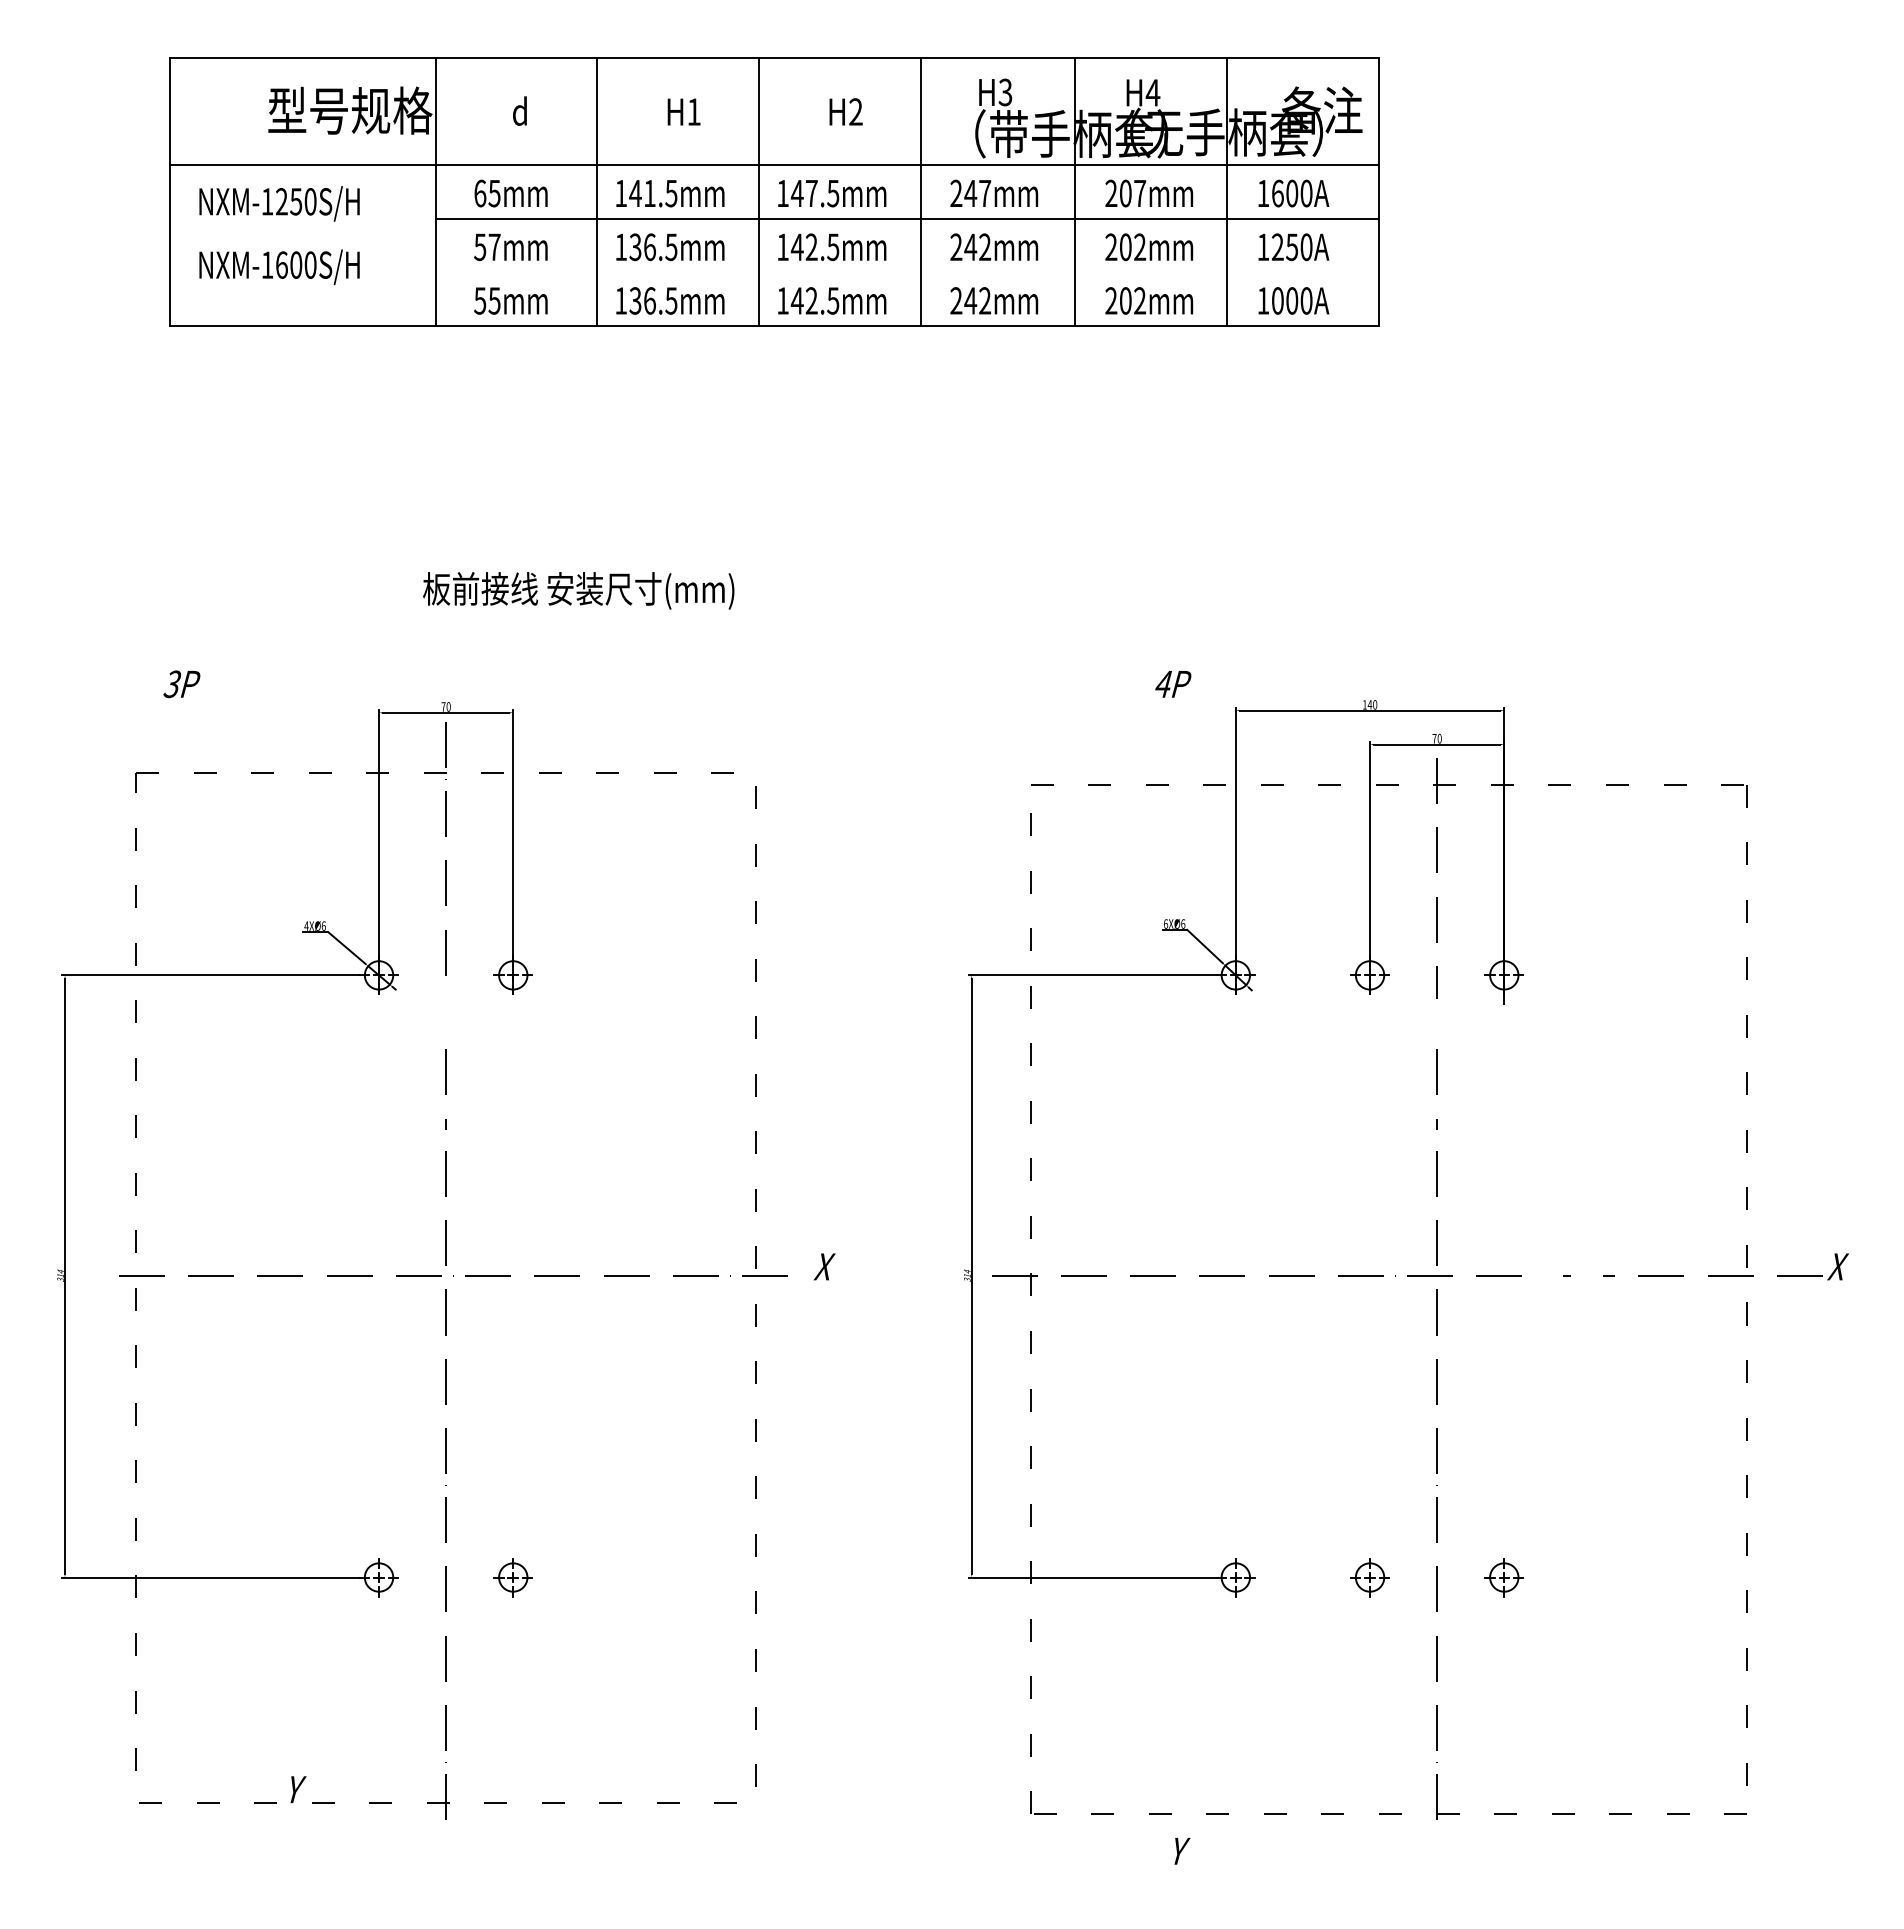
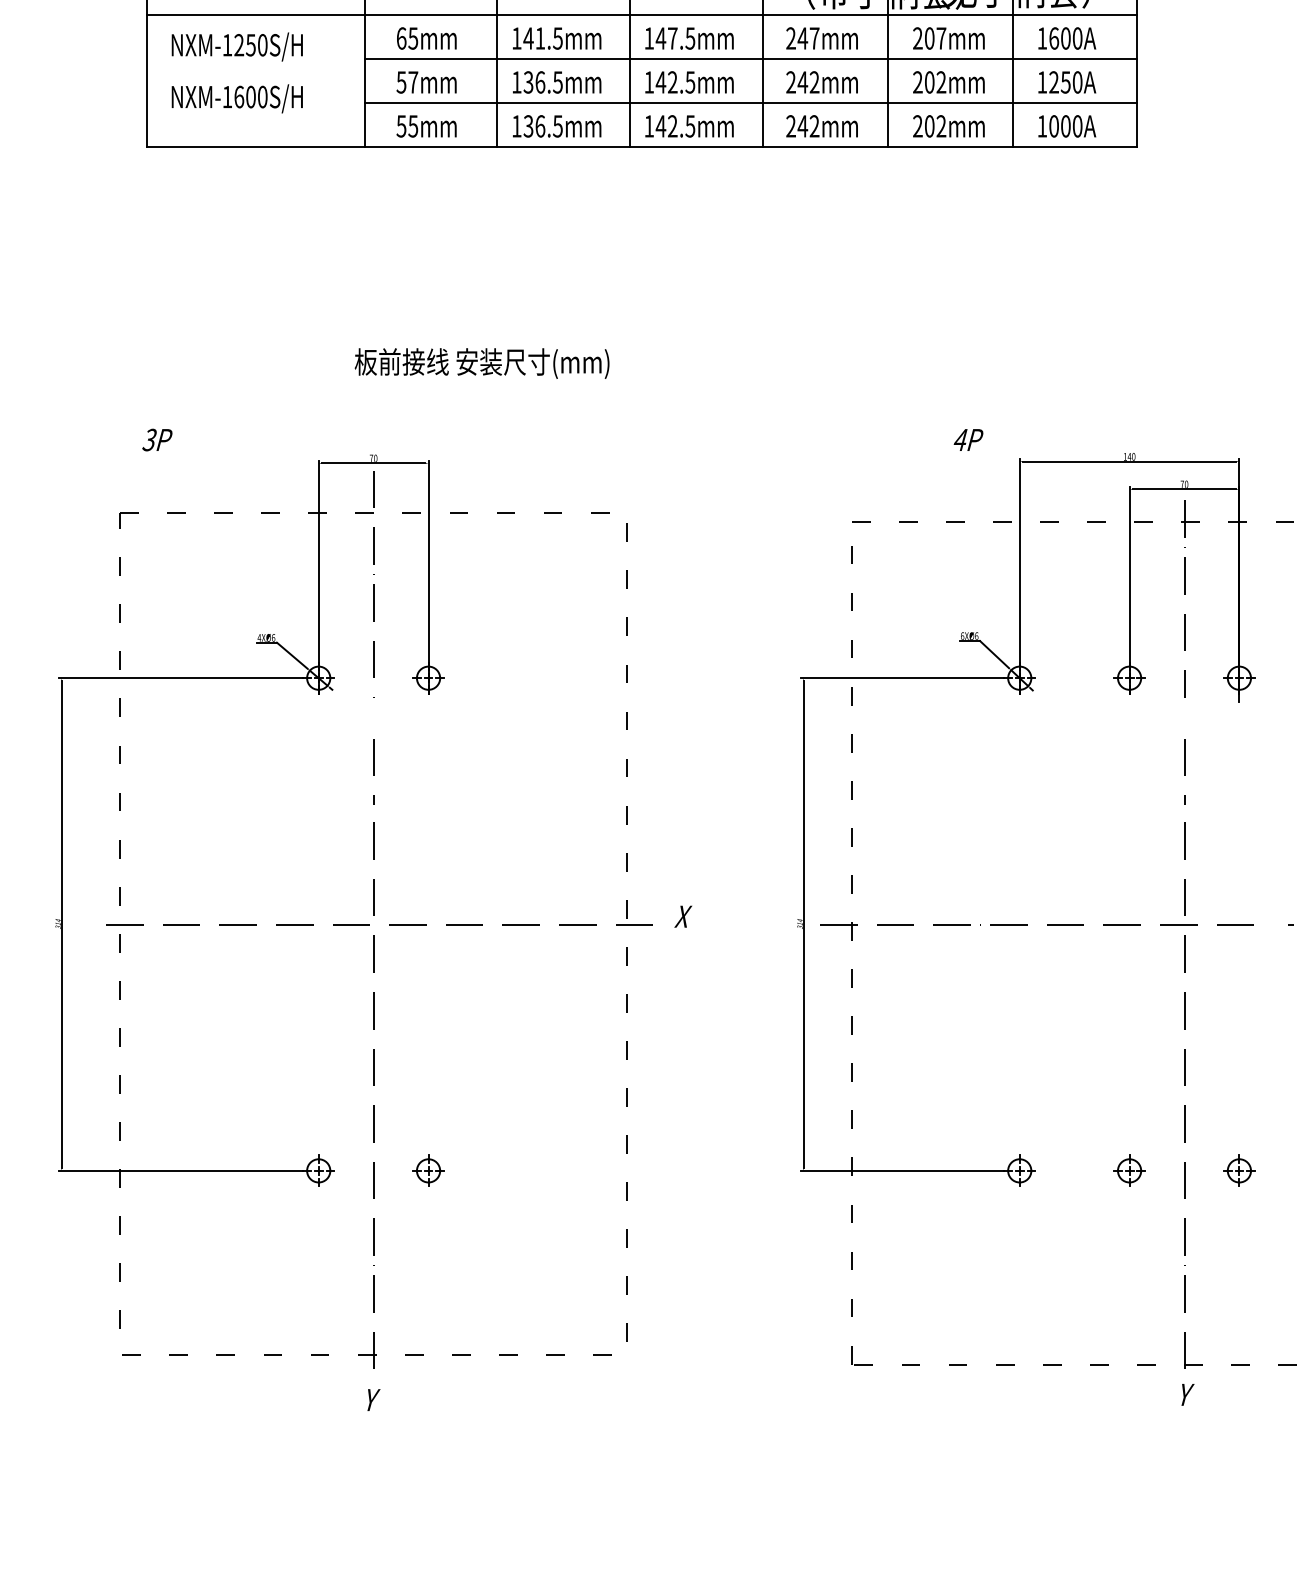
line: (907, 272) -> (751, 103), added
text: (298, 1789) -> (373, 1399), moved
text: (1182, 1850) -> (1188, 1394), moved

